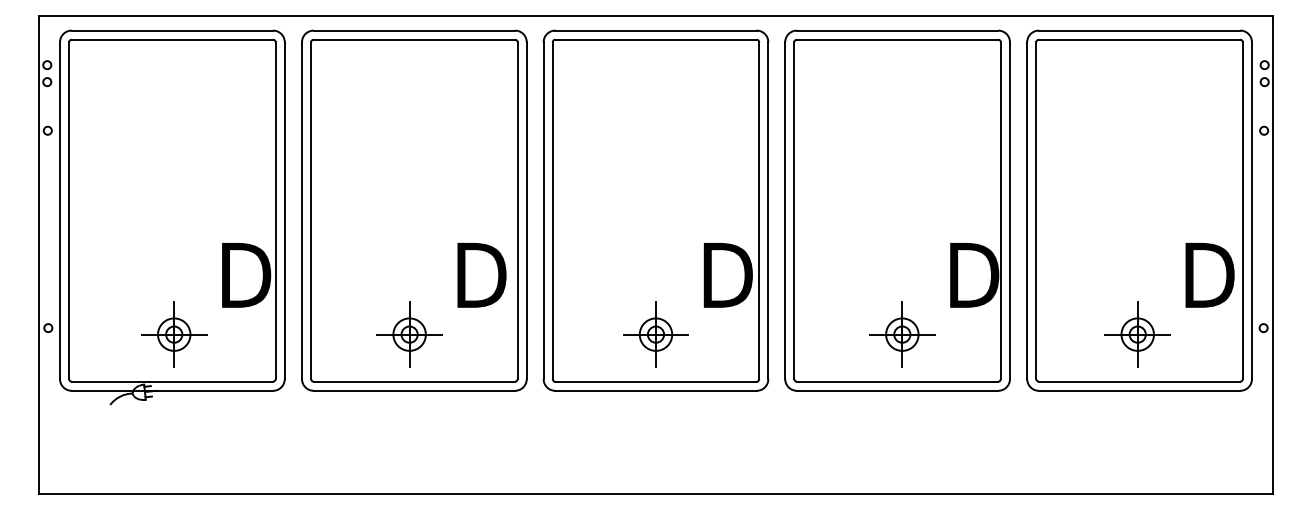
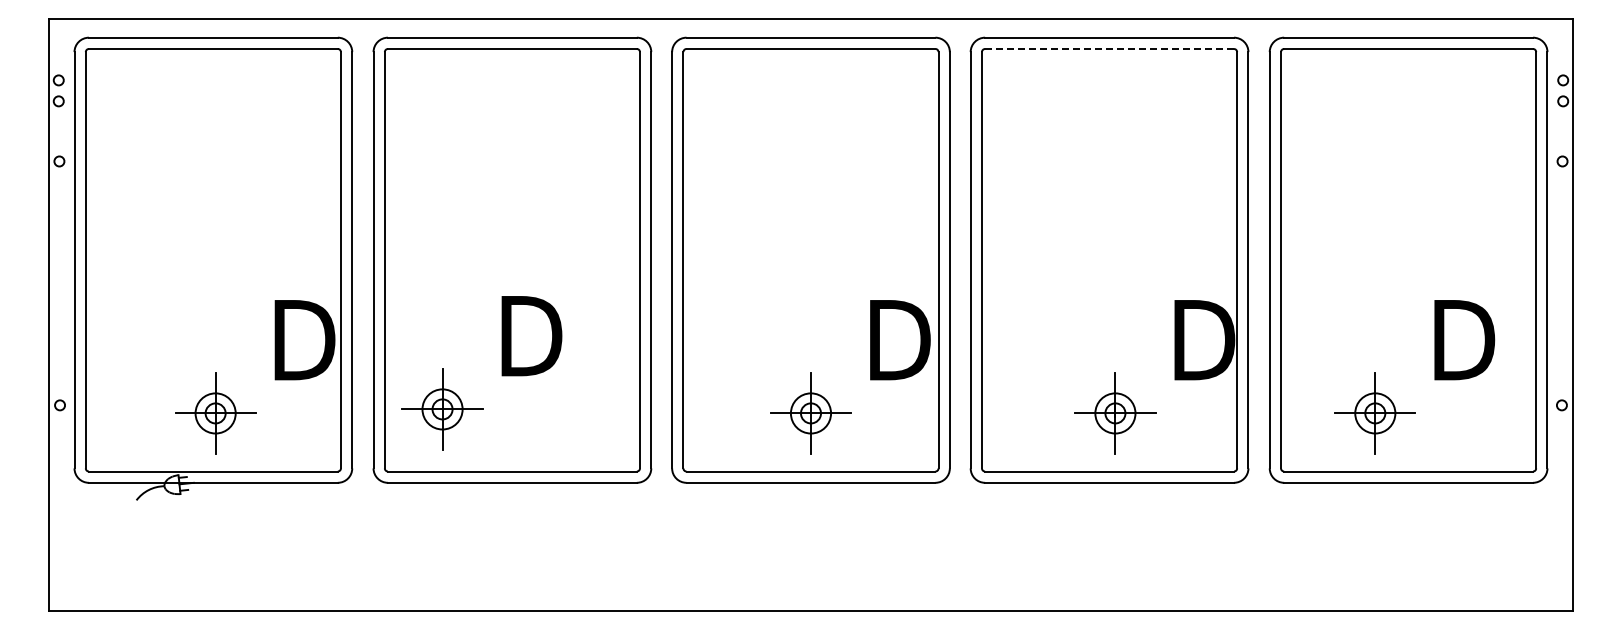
line: (898, 39) -> (1110, 48), solid -> dashed
part: (457, 305) -> (501, 373), moved
part: (1185, 305) -> (1434, 377), moved

